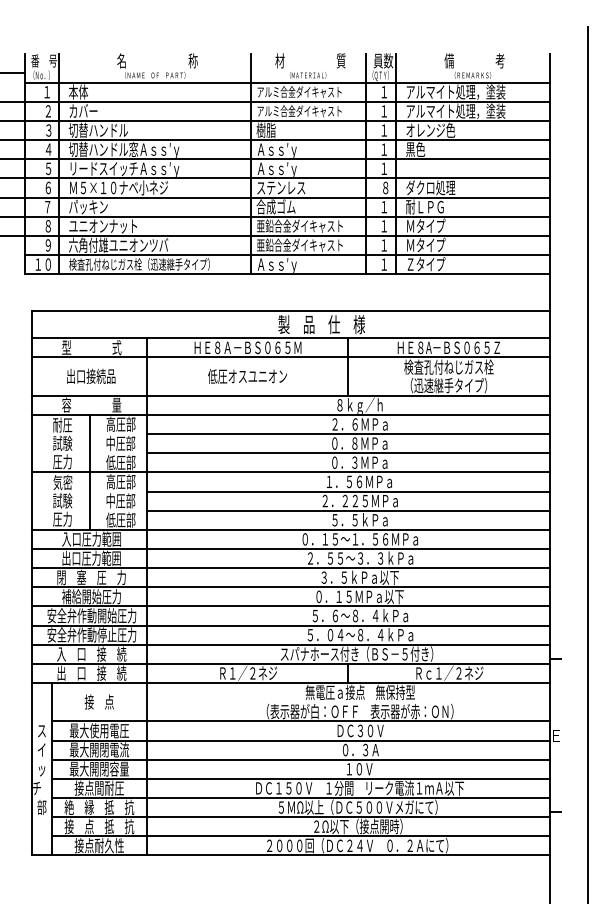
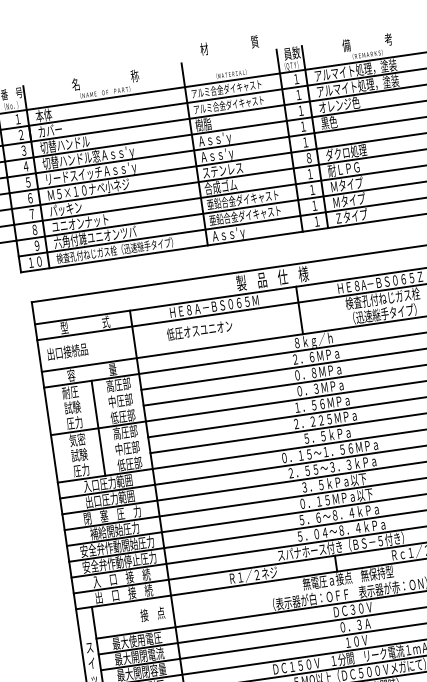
text: (310, 60) -> (229, 45), moved
text: (91, 375) -> (67, 351), moved
text: (247, 376) -> (199, 330), moved
text: (98, 701) -> (151, 613), moved

